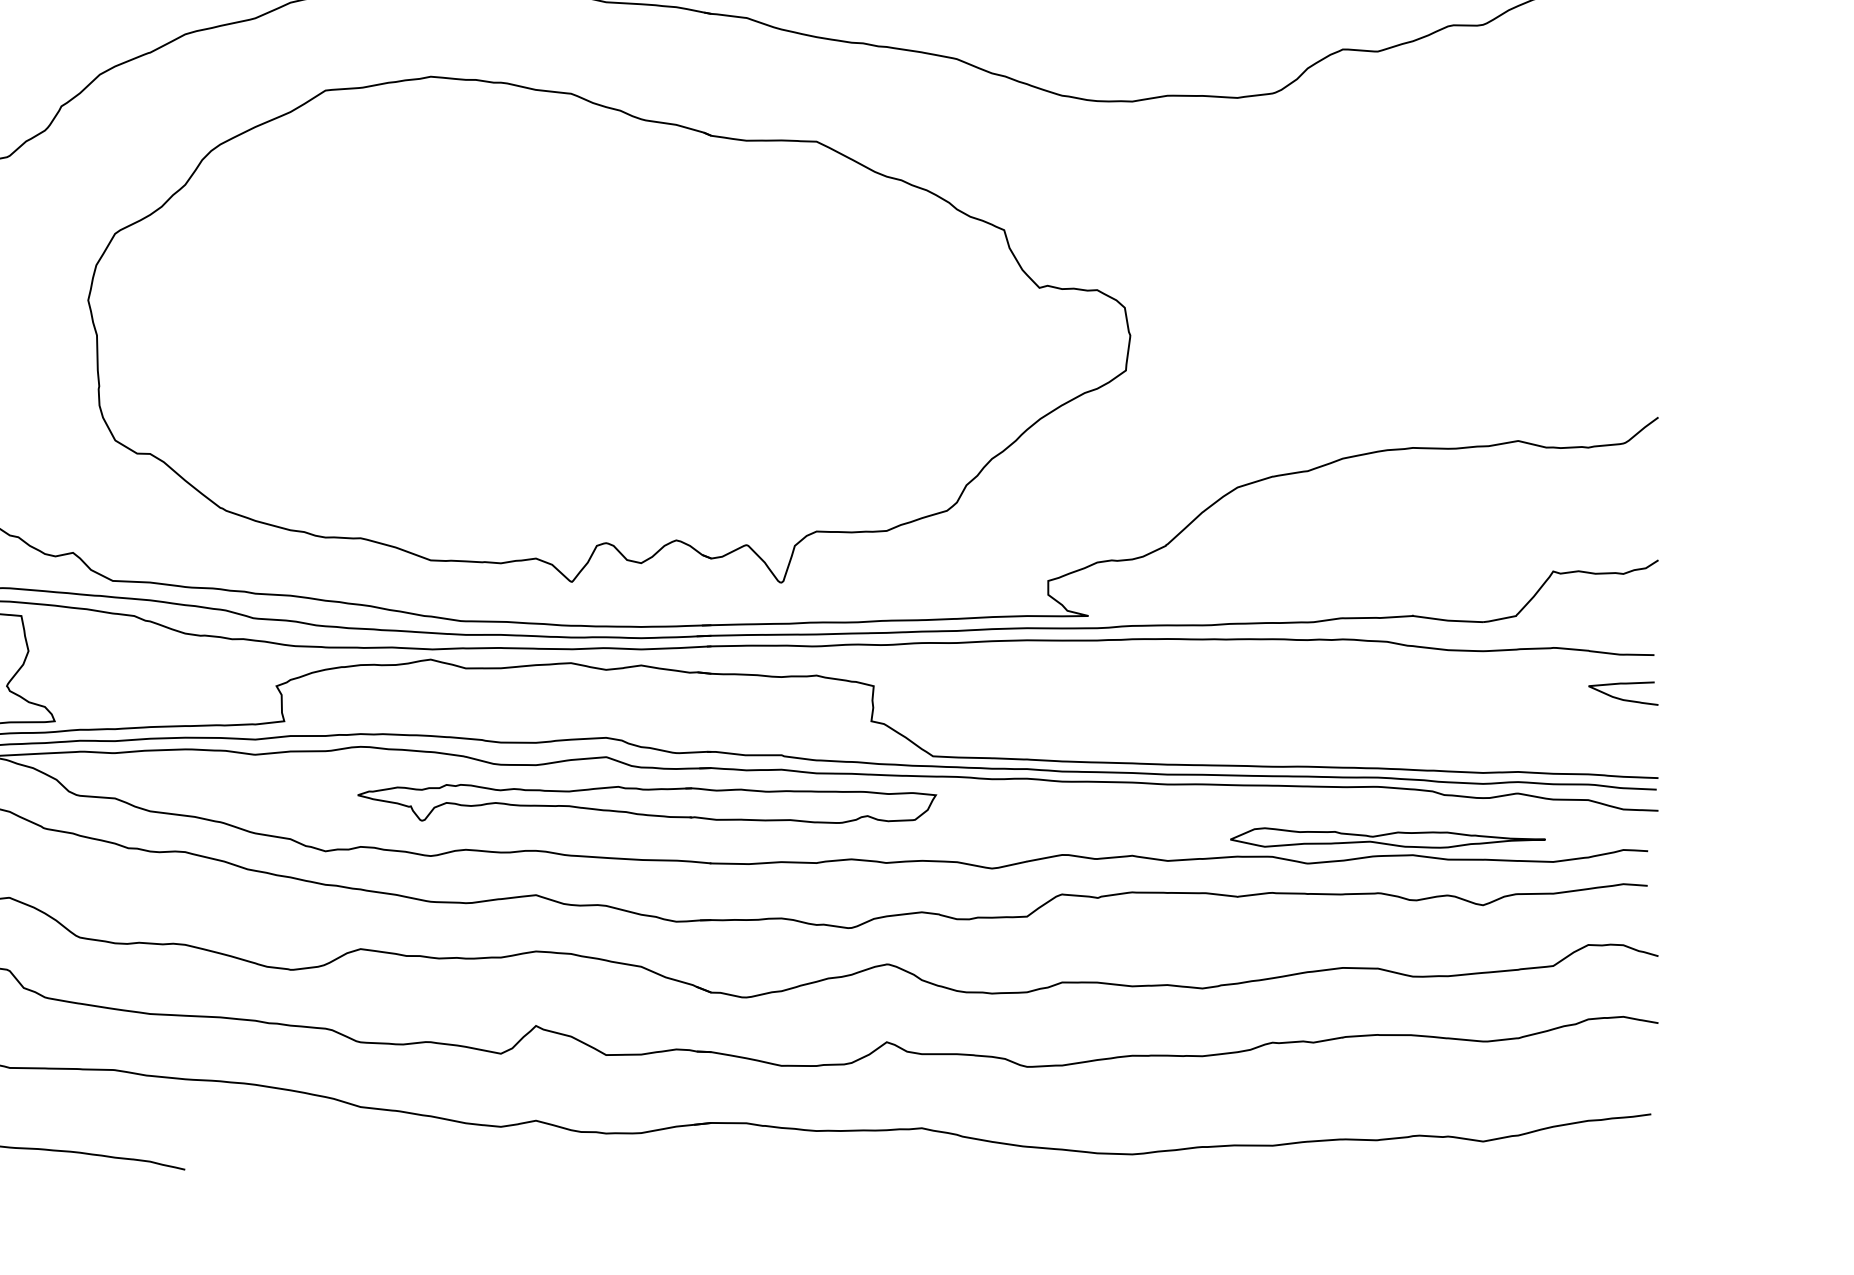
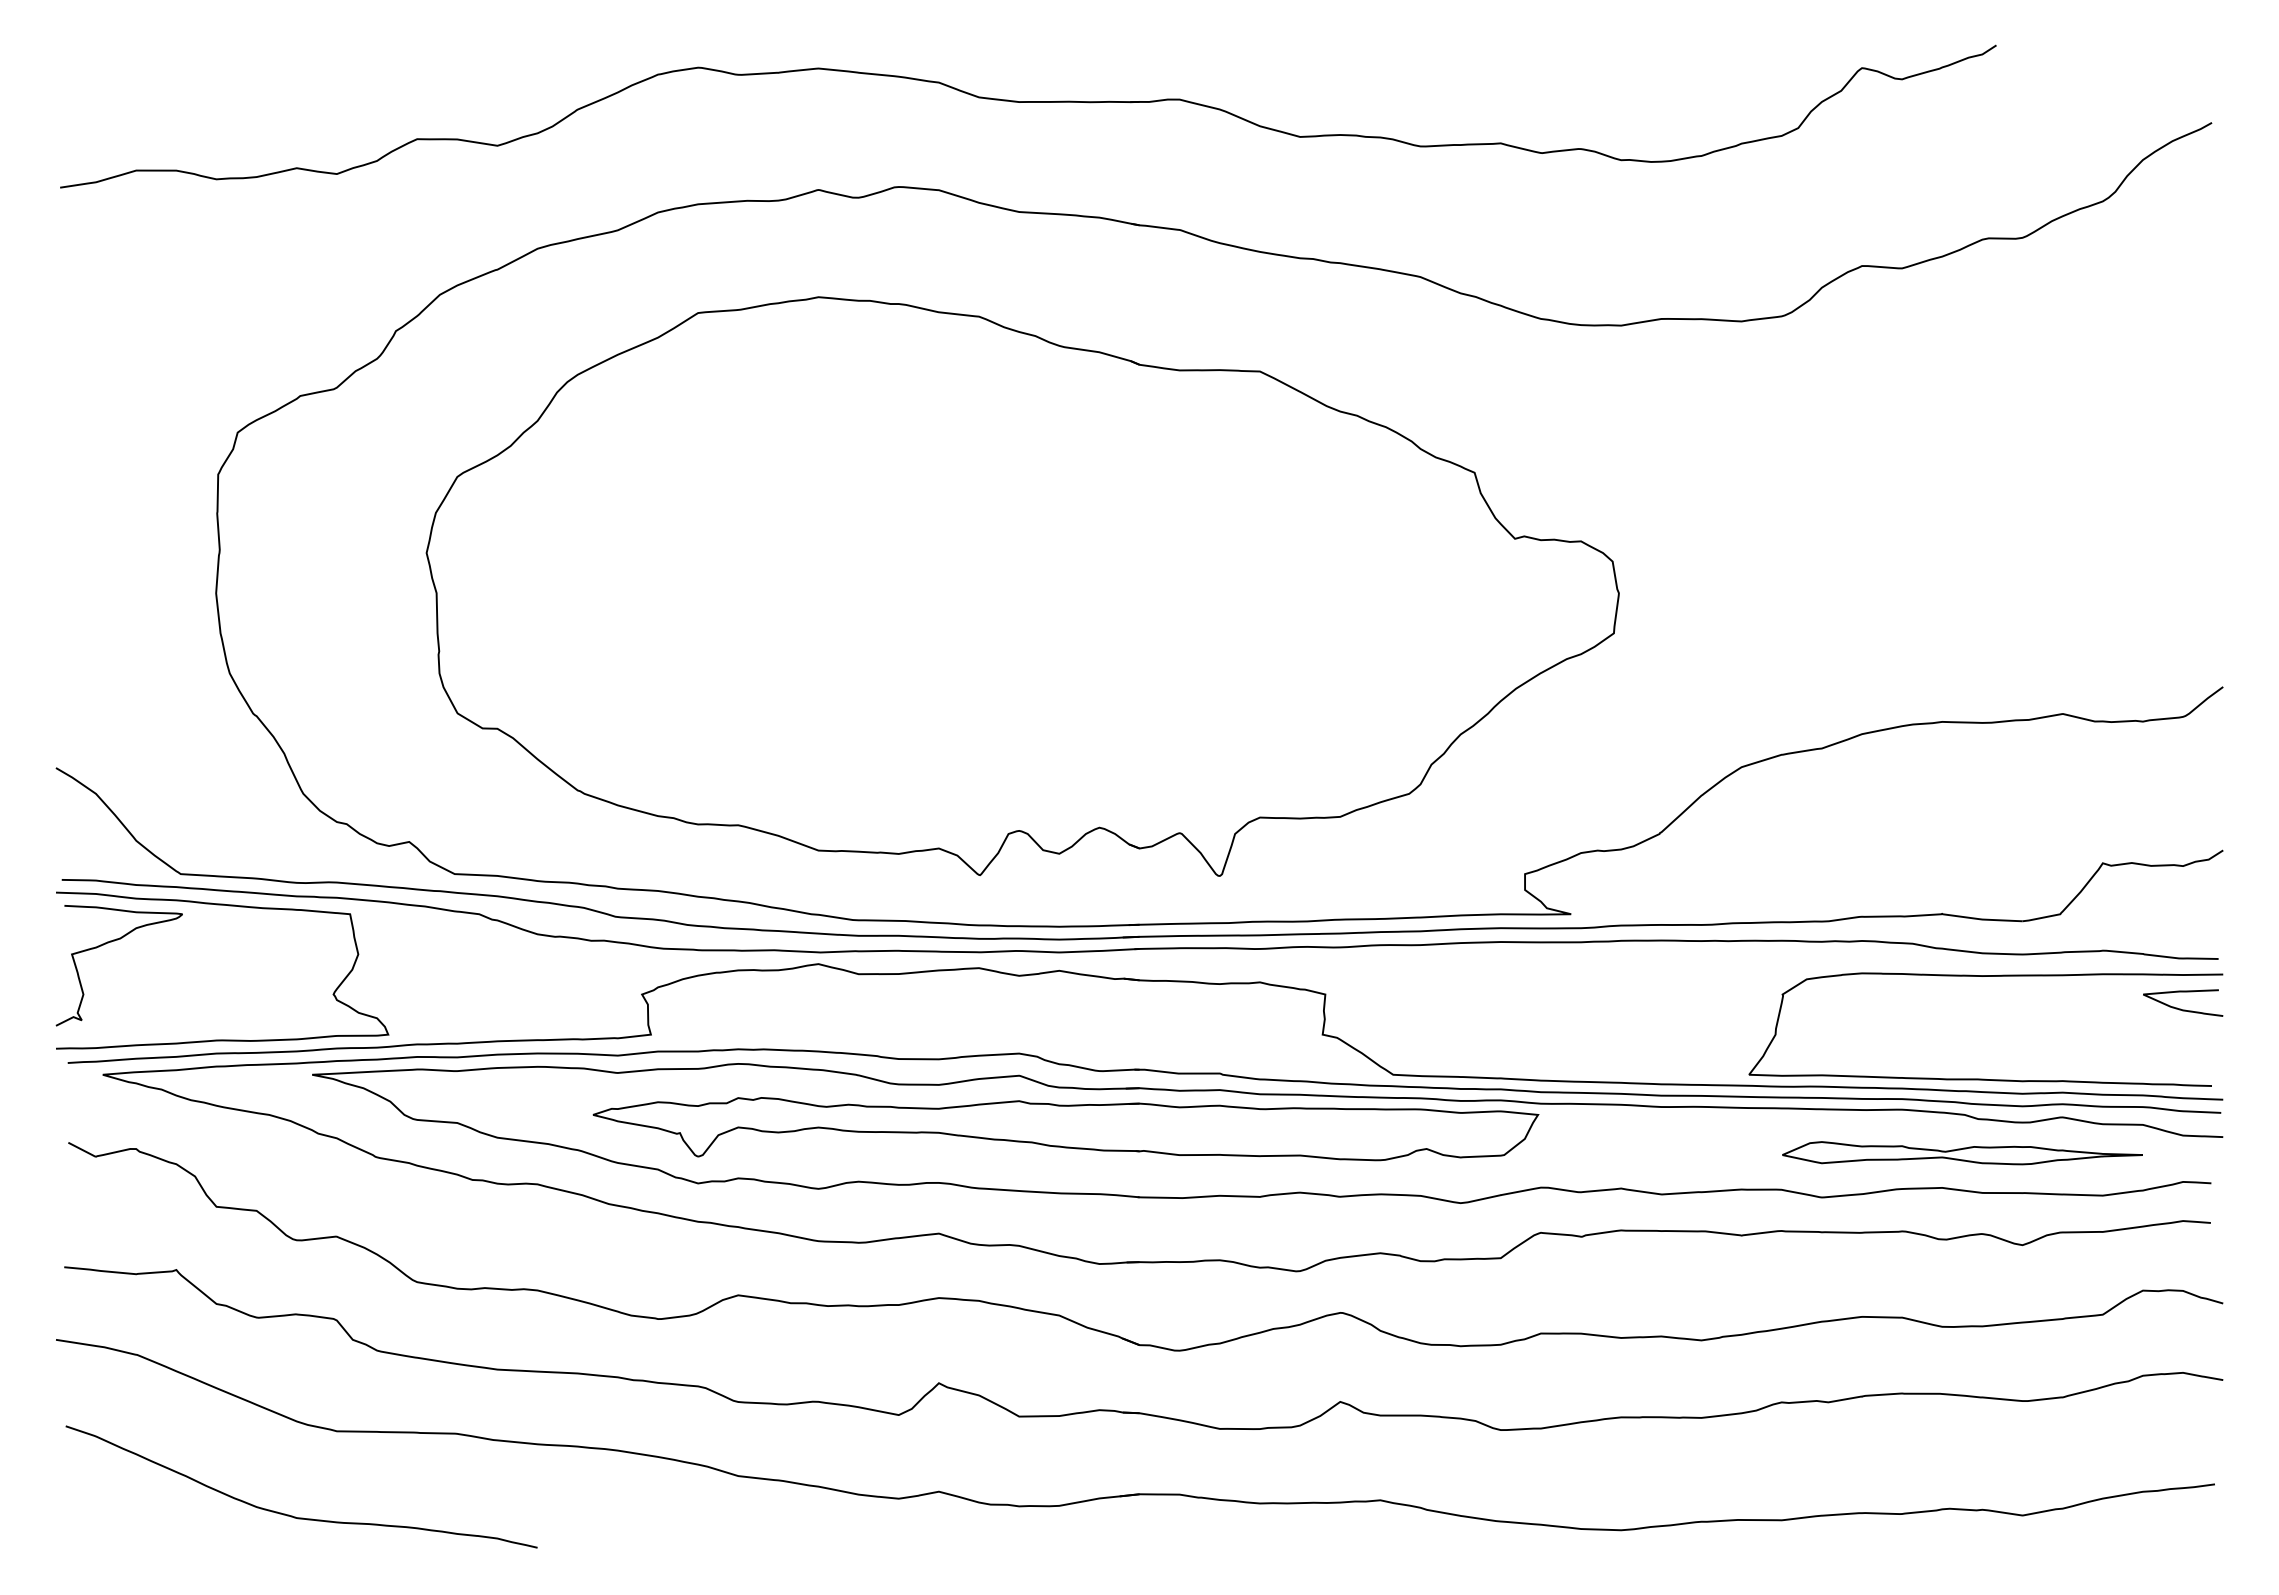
curve: (1450, 759) -> (1985, 1078), added
part: (646, 804) -> (1065, 1129), size x1.43
part: (1387, 838) -> (1962, 1153), moved

